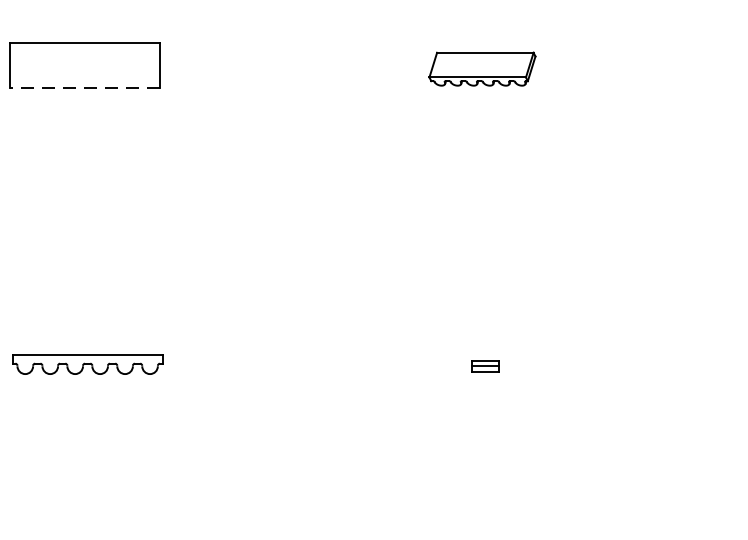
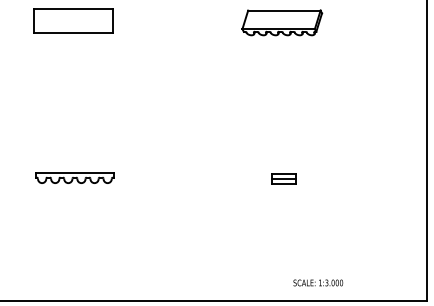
part: (482, 68) -> (282, 22), size x1.43
line: (85, 87) -> (73, 32), dashed -> solid
part: (484, 365) -> (283, 178), size x1.67

